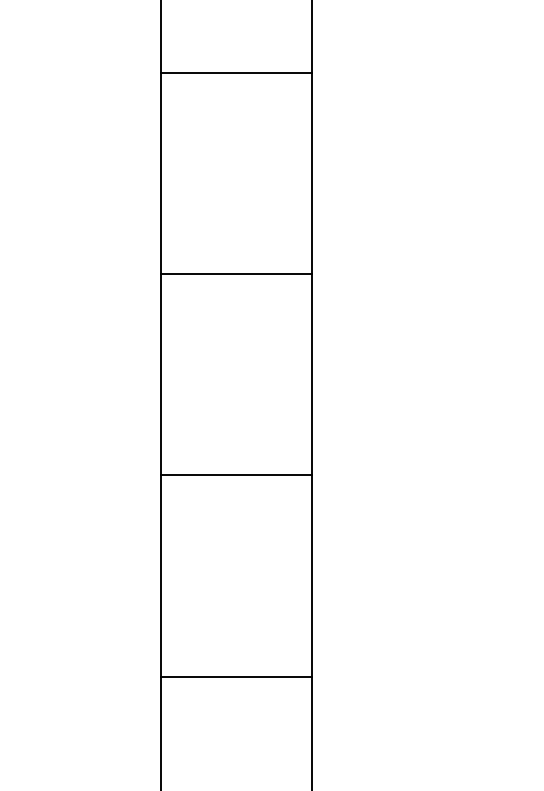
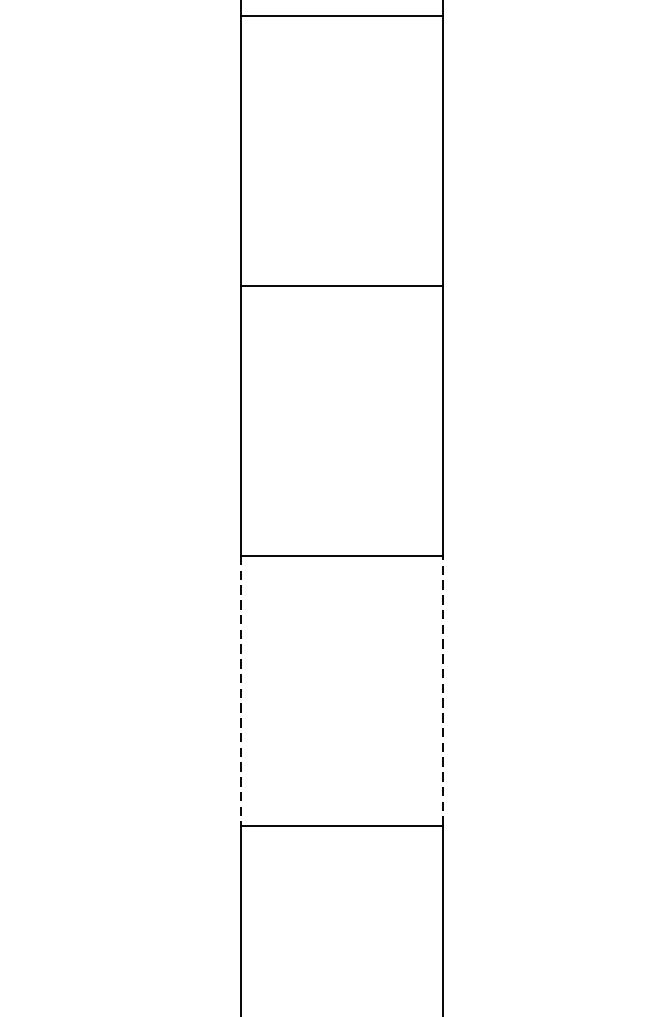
line: (160, 576) -> (240, 691), solid -> dashed
line: (311, 576) -> (443, 691), solid -> dashed

